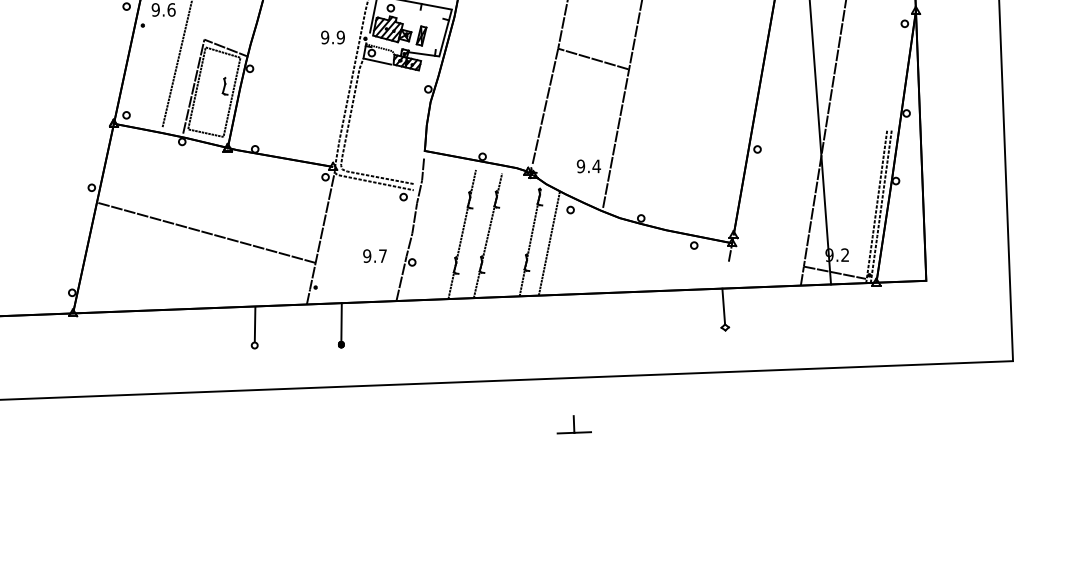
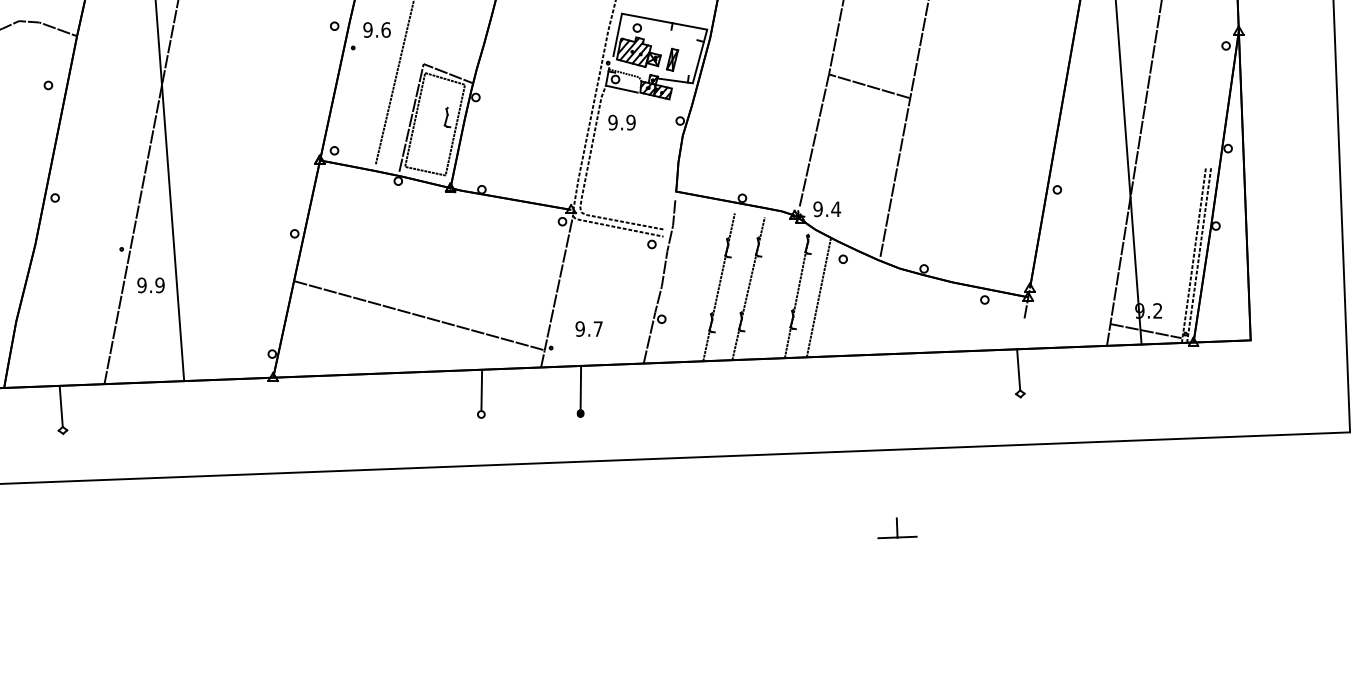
text: (332, 37) -> (621, 122), moved
text: (589, 166) -> (827, 209), moved
line: (207, 232) -> (419, 315), moved
text: (374, 255) -> (588, 328), moved
part: (574, 424) -> (897, 528), moved

